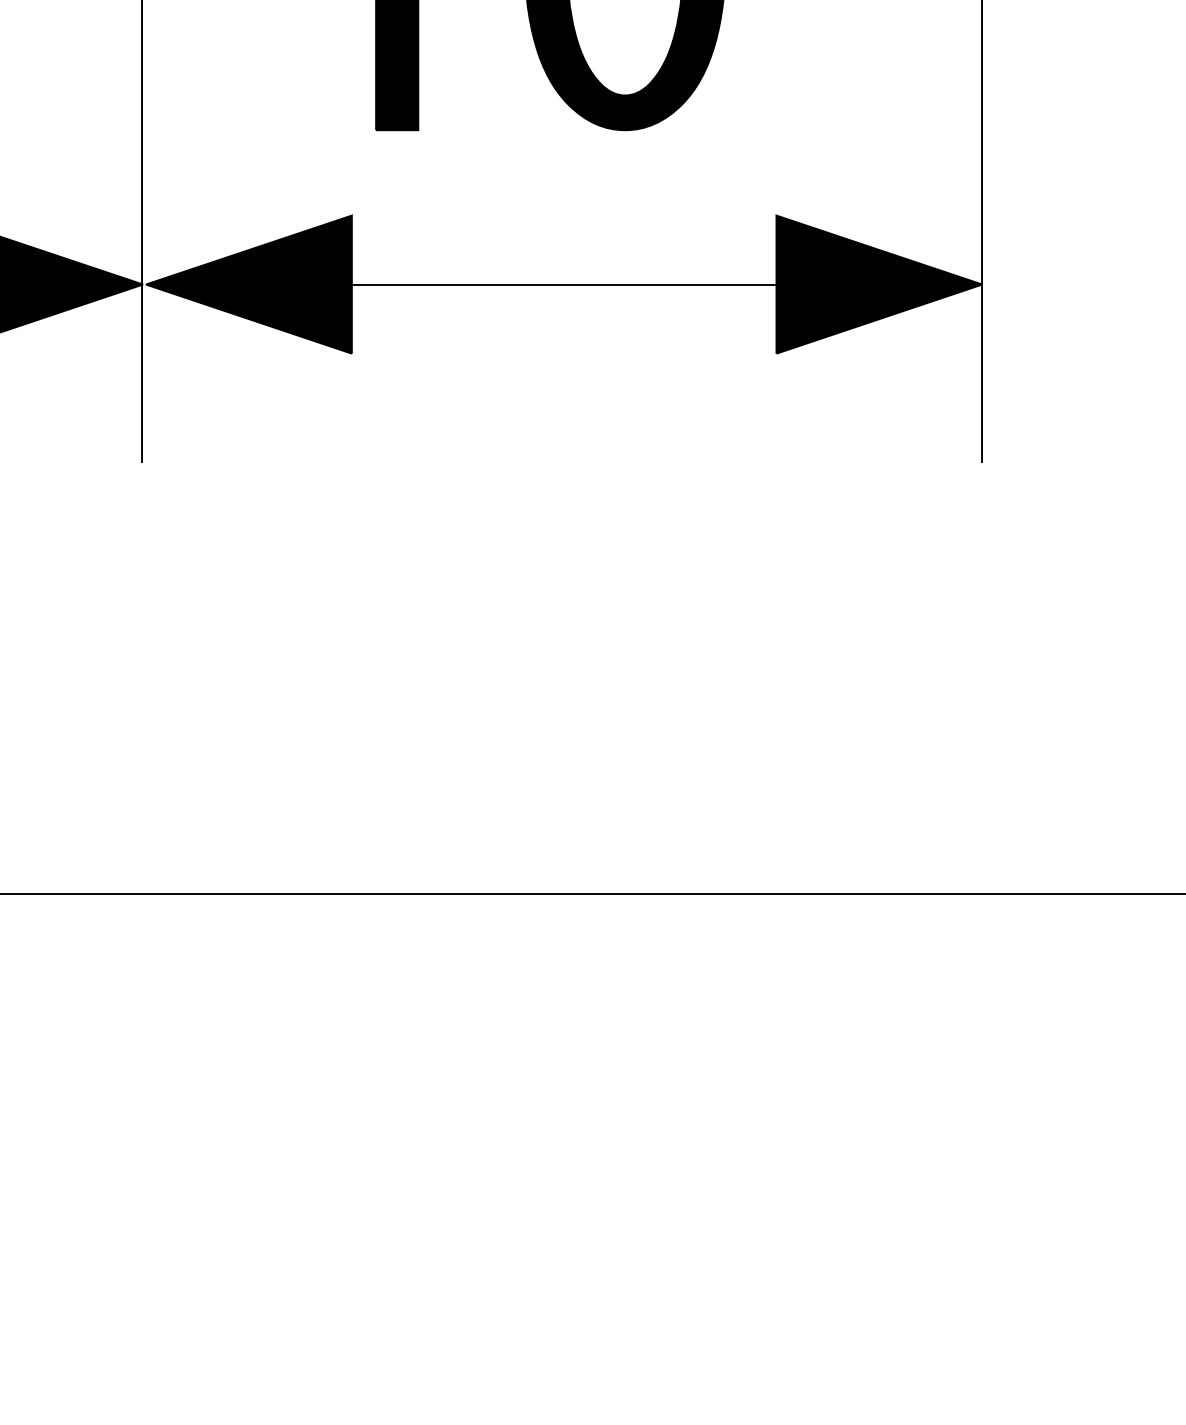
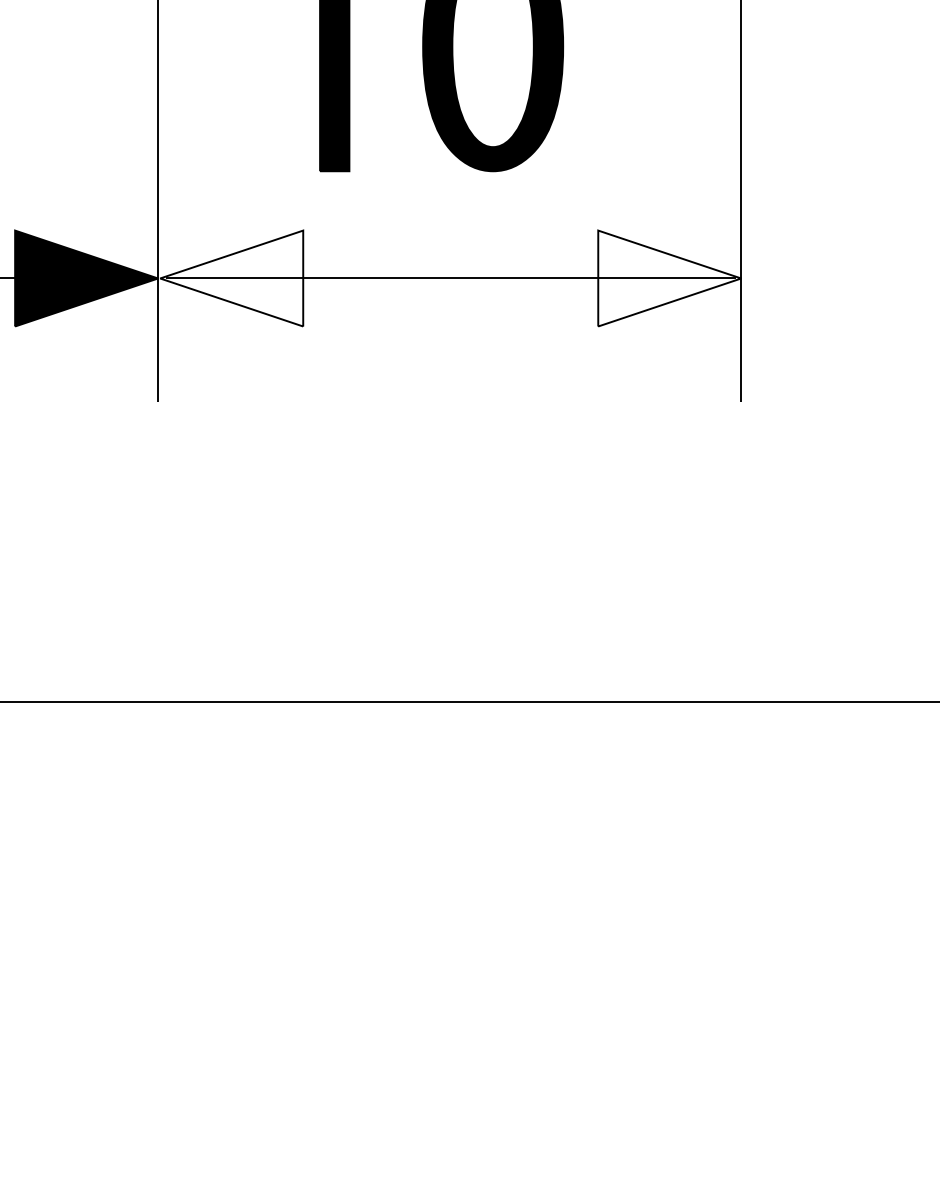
fill: (248, 284) -> (231, 278), removed
fill: (879, 284) -> (669, 278), removed

